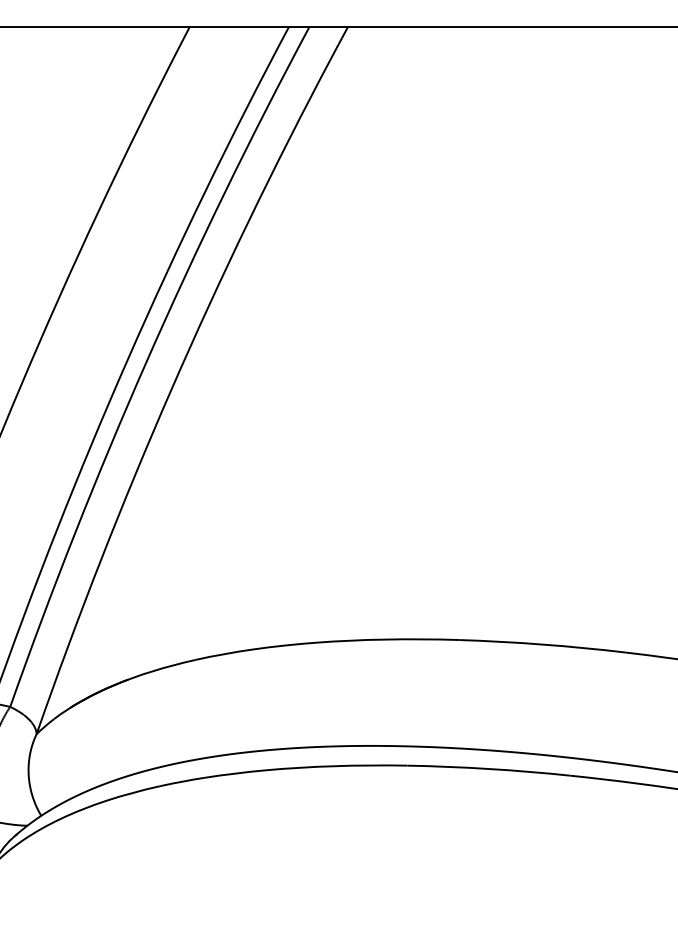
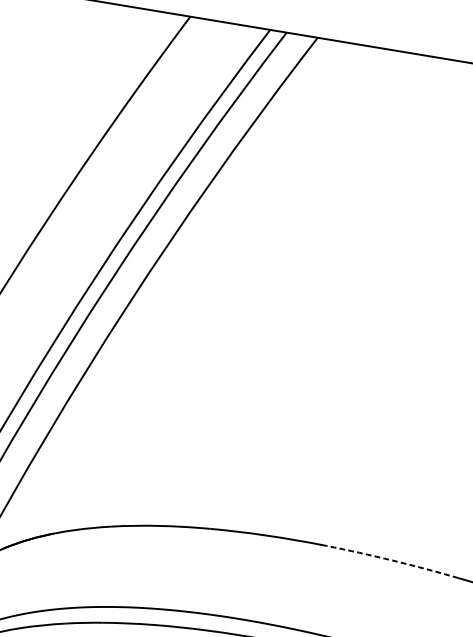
arc: (542, 644) -> (392, 560), solid -> dashed

